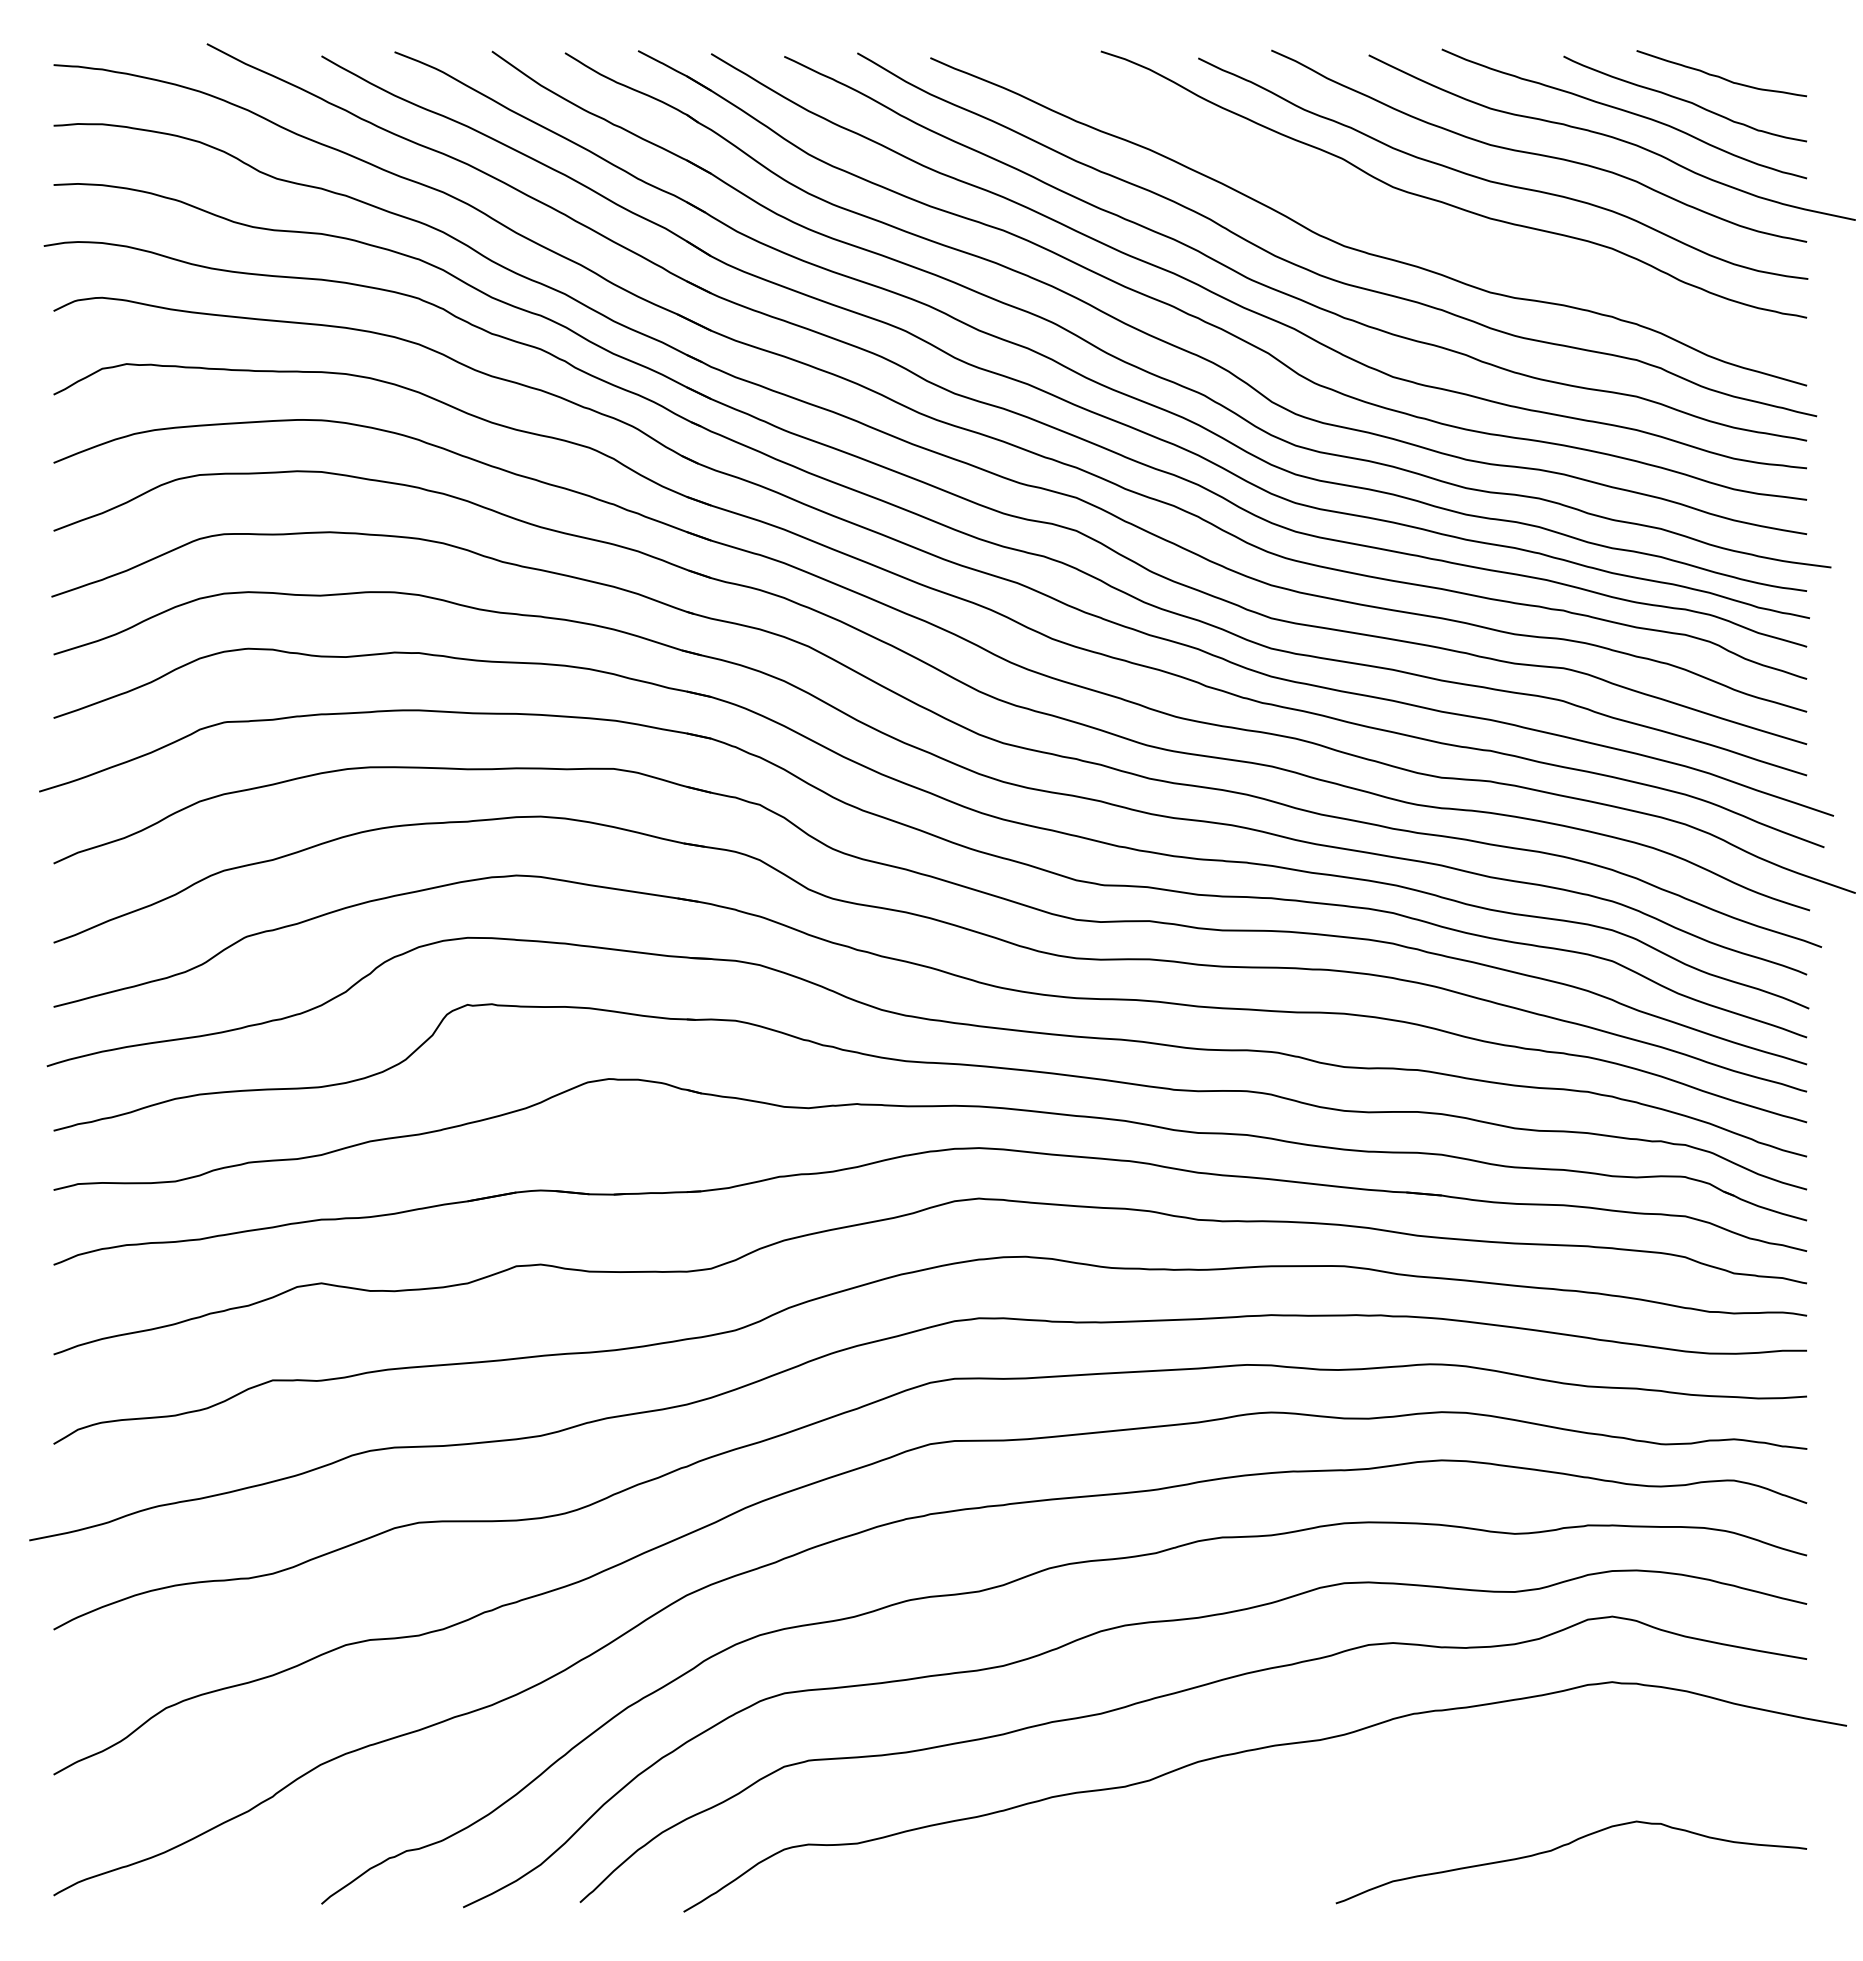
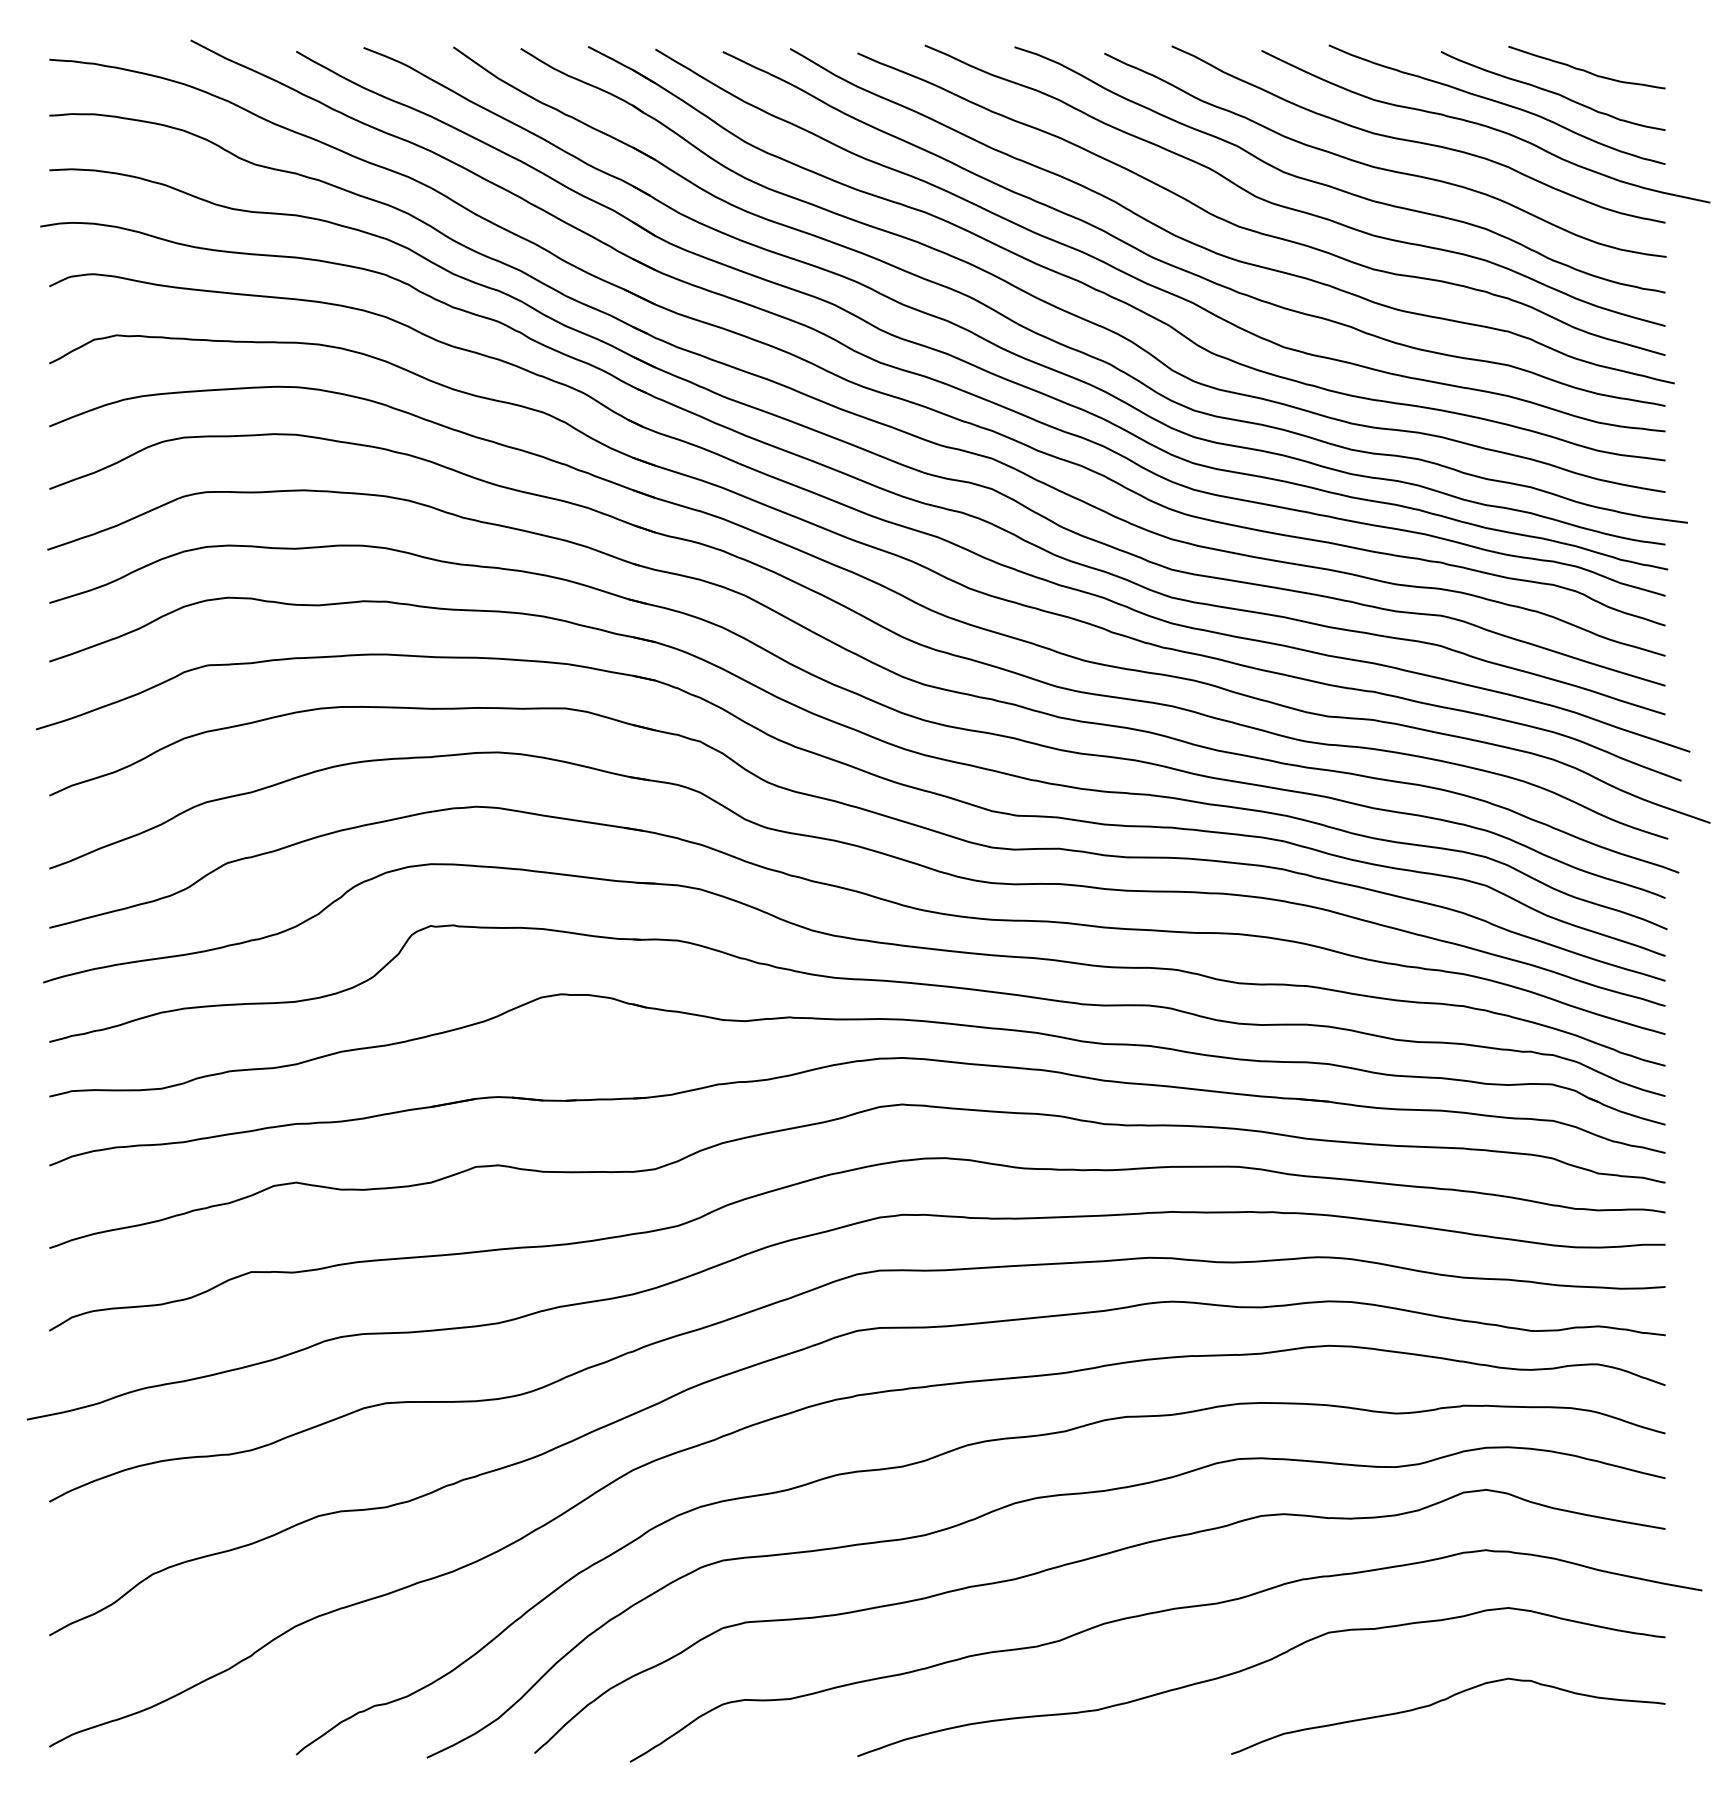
curve: (1397, 224) -> (1288, 206), added
curve: (1362, 1808) -> (1255, 1666), added

